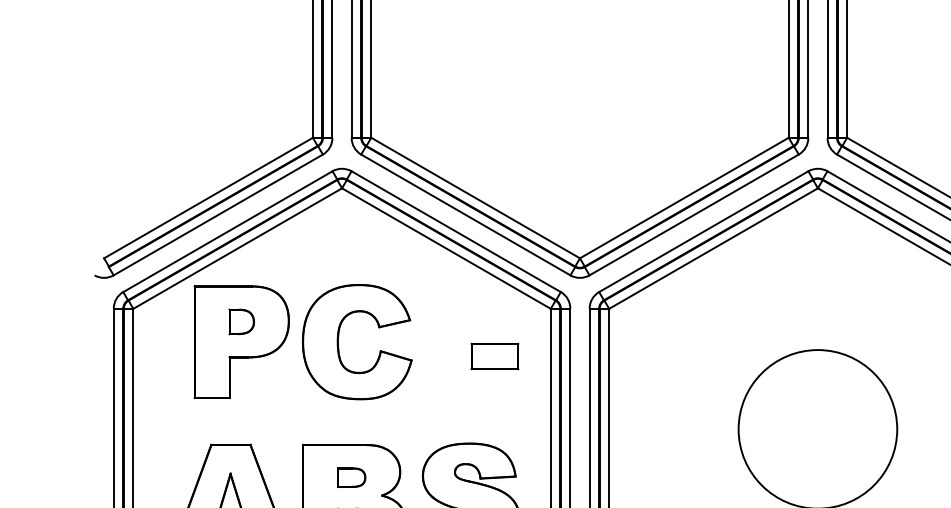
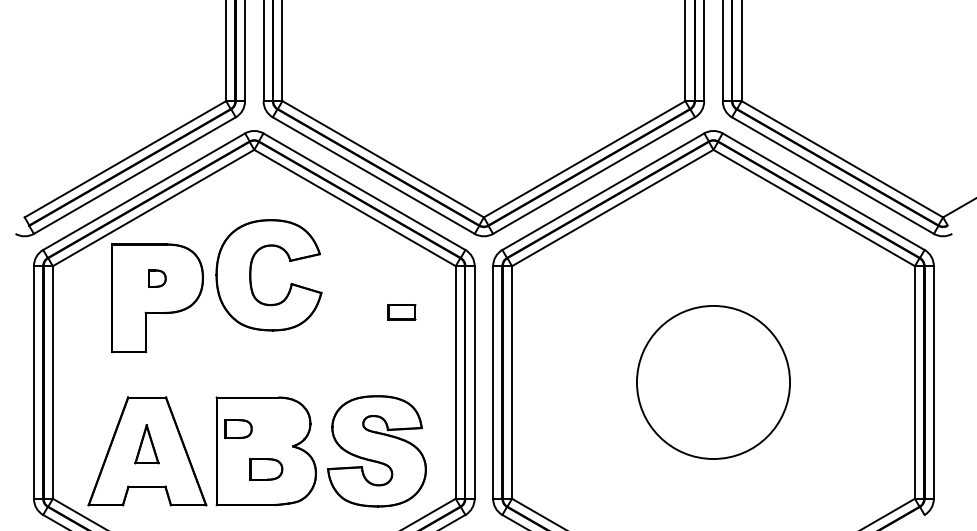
part: (241, 321) -> (157, 278), size x0.7
part: (339, 342) -> (251, 275), moved
part: (494, 356) -> (401, 312), size x0.6
part: (351, 478) -> (238, 429), moved

